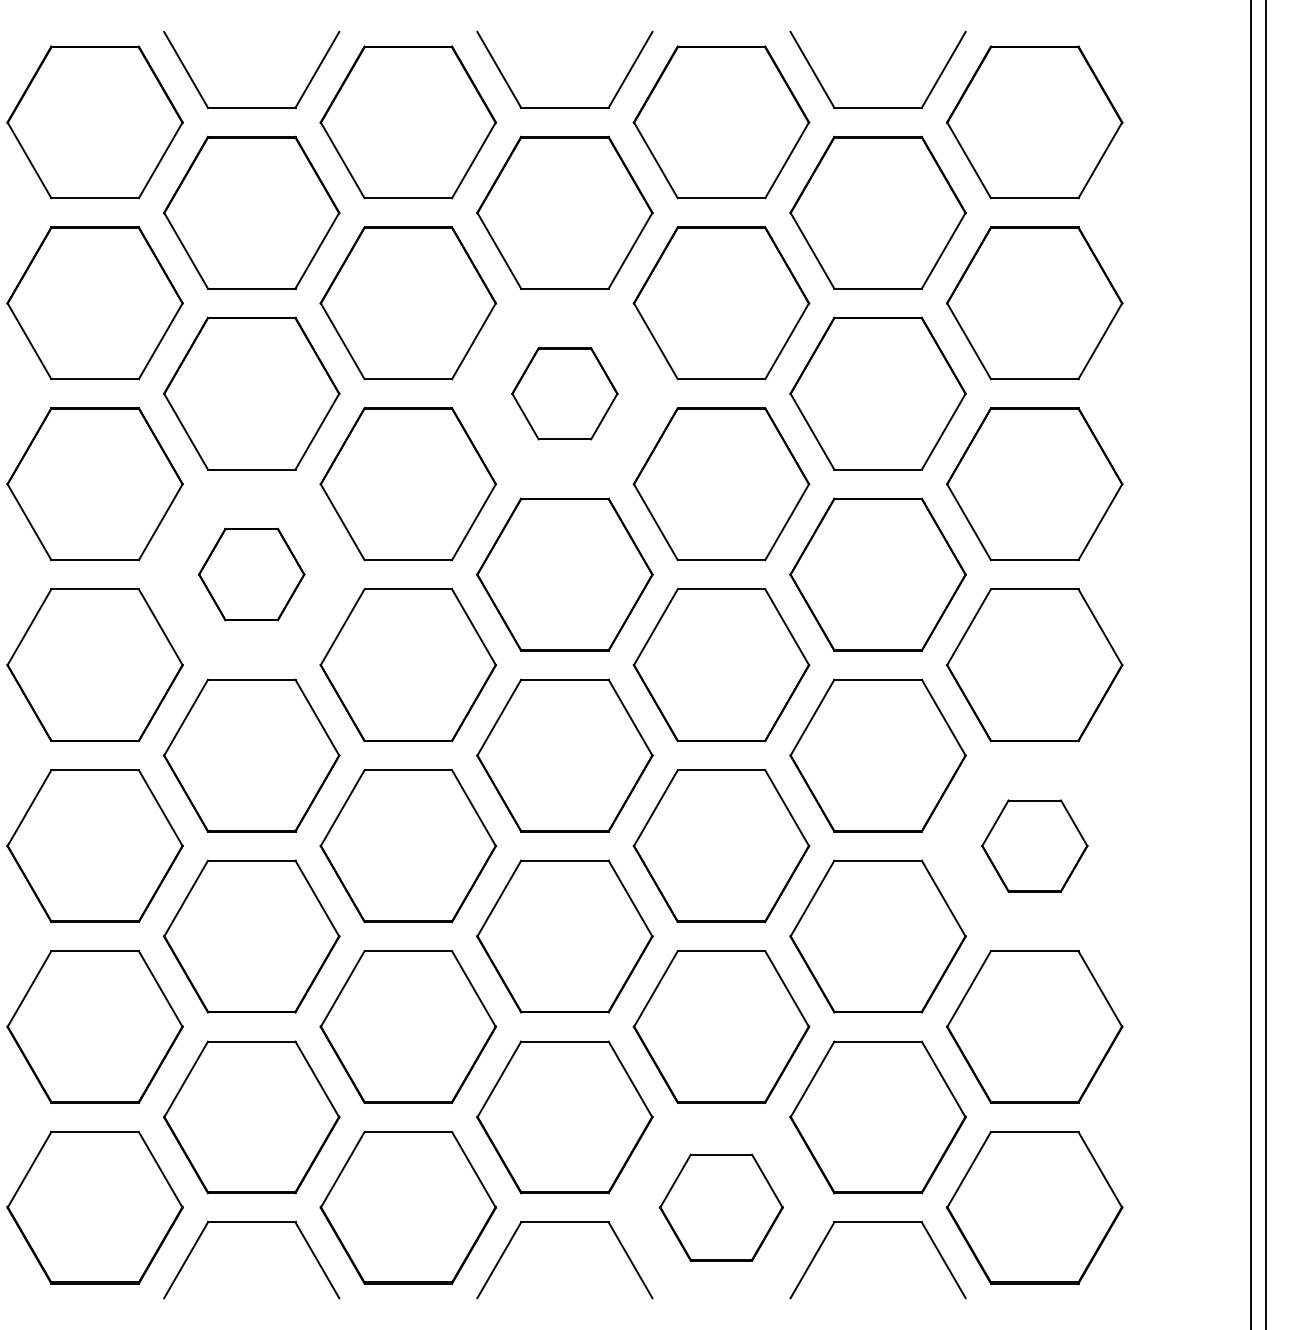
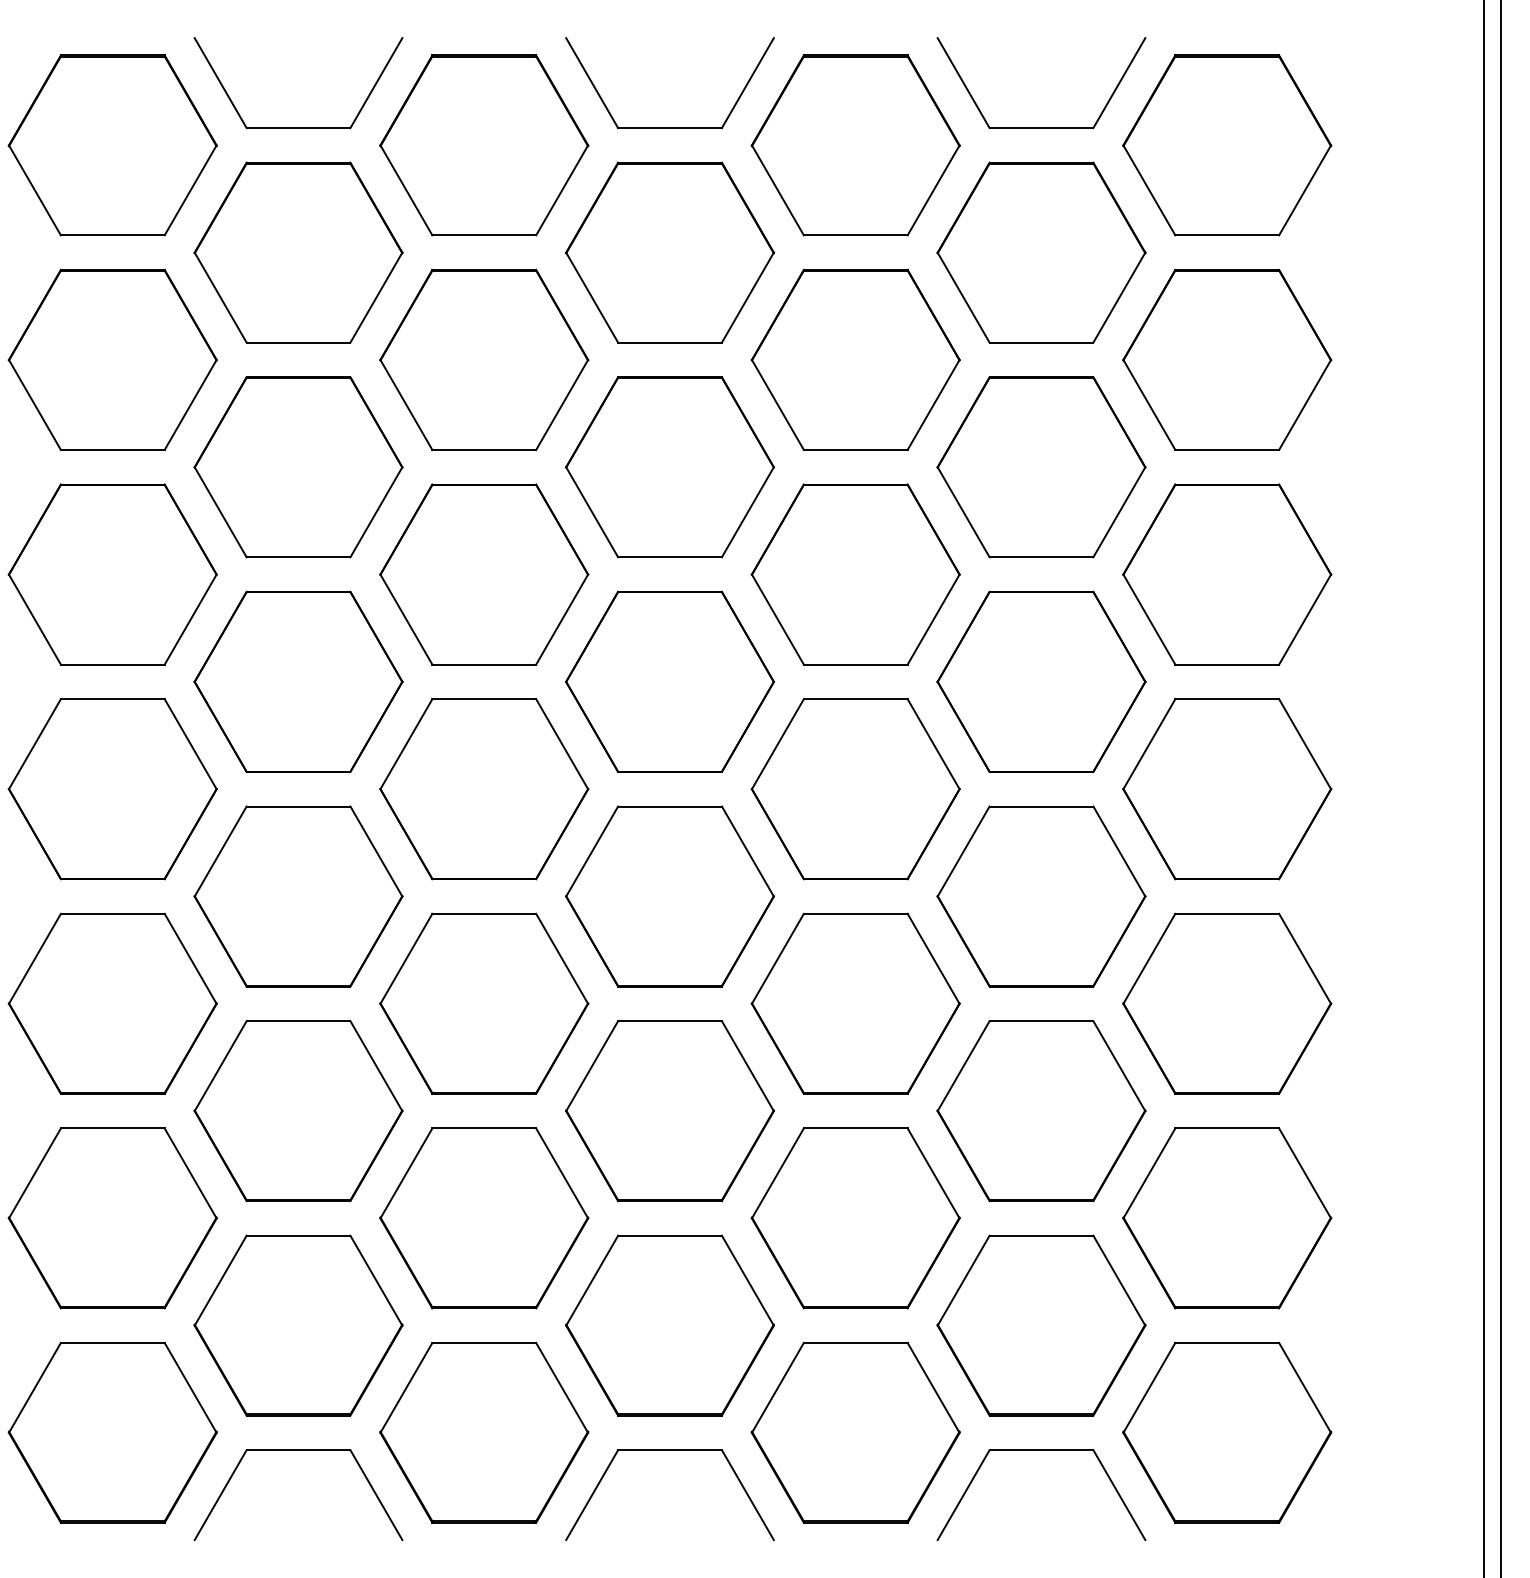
part: (564, 393) -> (669, 467), size x1.67
part: (251, 574) -> (298, 681), size x1.67
part: (1034, 845) -> (1227, 1003), size x1.67
part: (721, 1207) -> (855, 1432), size x1.43

